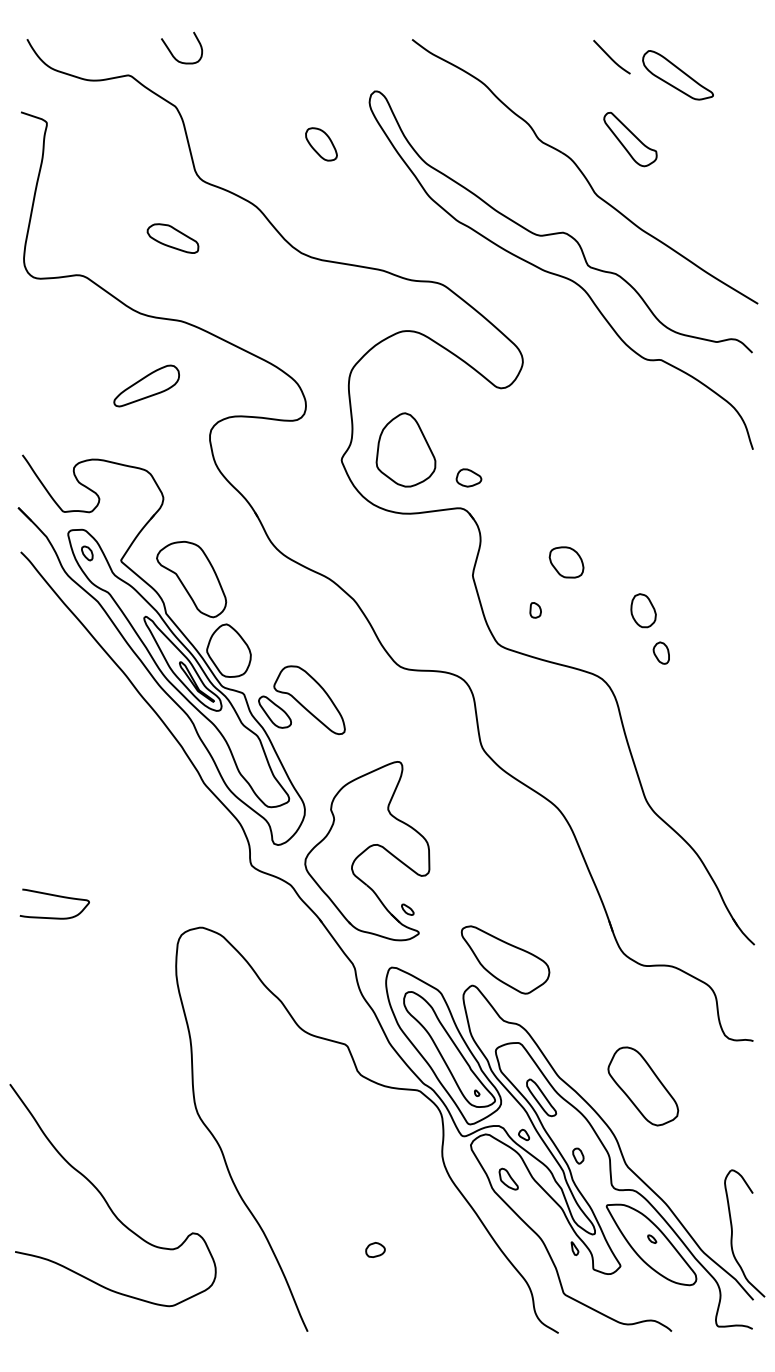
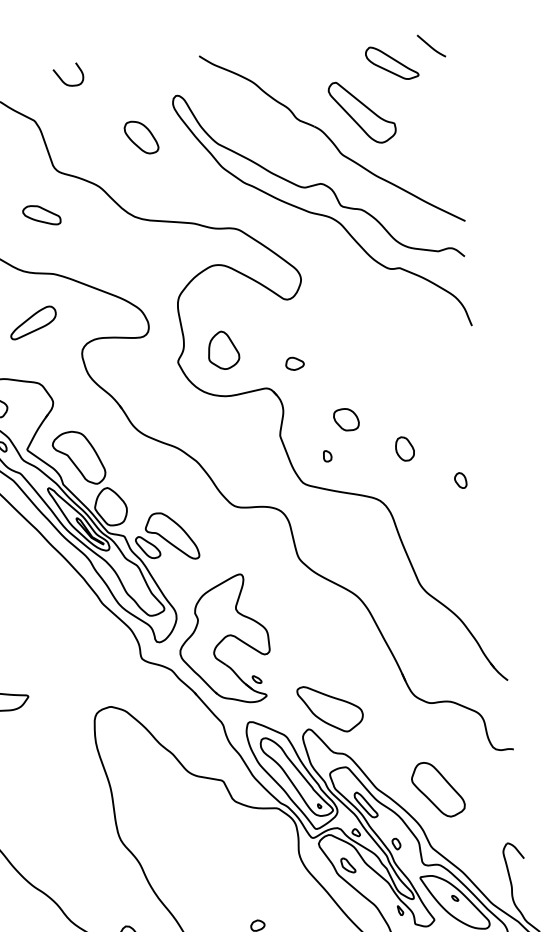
curve: (173, 54) -> (62, 80), moved
curve: (610, 56) -> (430, 45), moved
part: (630, 139) -> (362, 112), size x1.67
part: (321, 144) -> (141, 137), size x1.43
part: (405, 449) -> (223, 350), size x0.71
part: (468, 477) -> (294, 363), moved
part: (660, 652) -> (460, 480), moved

